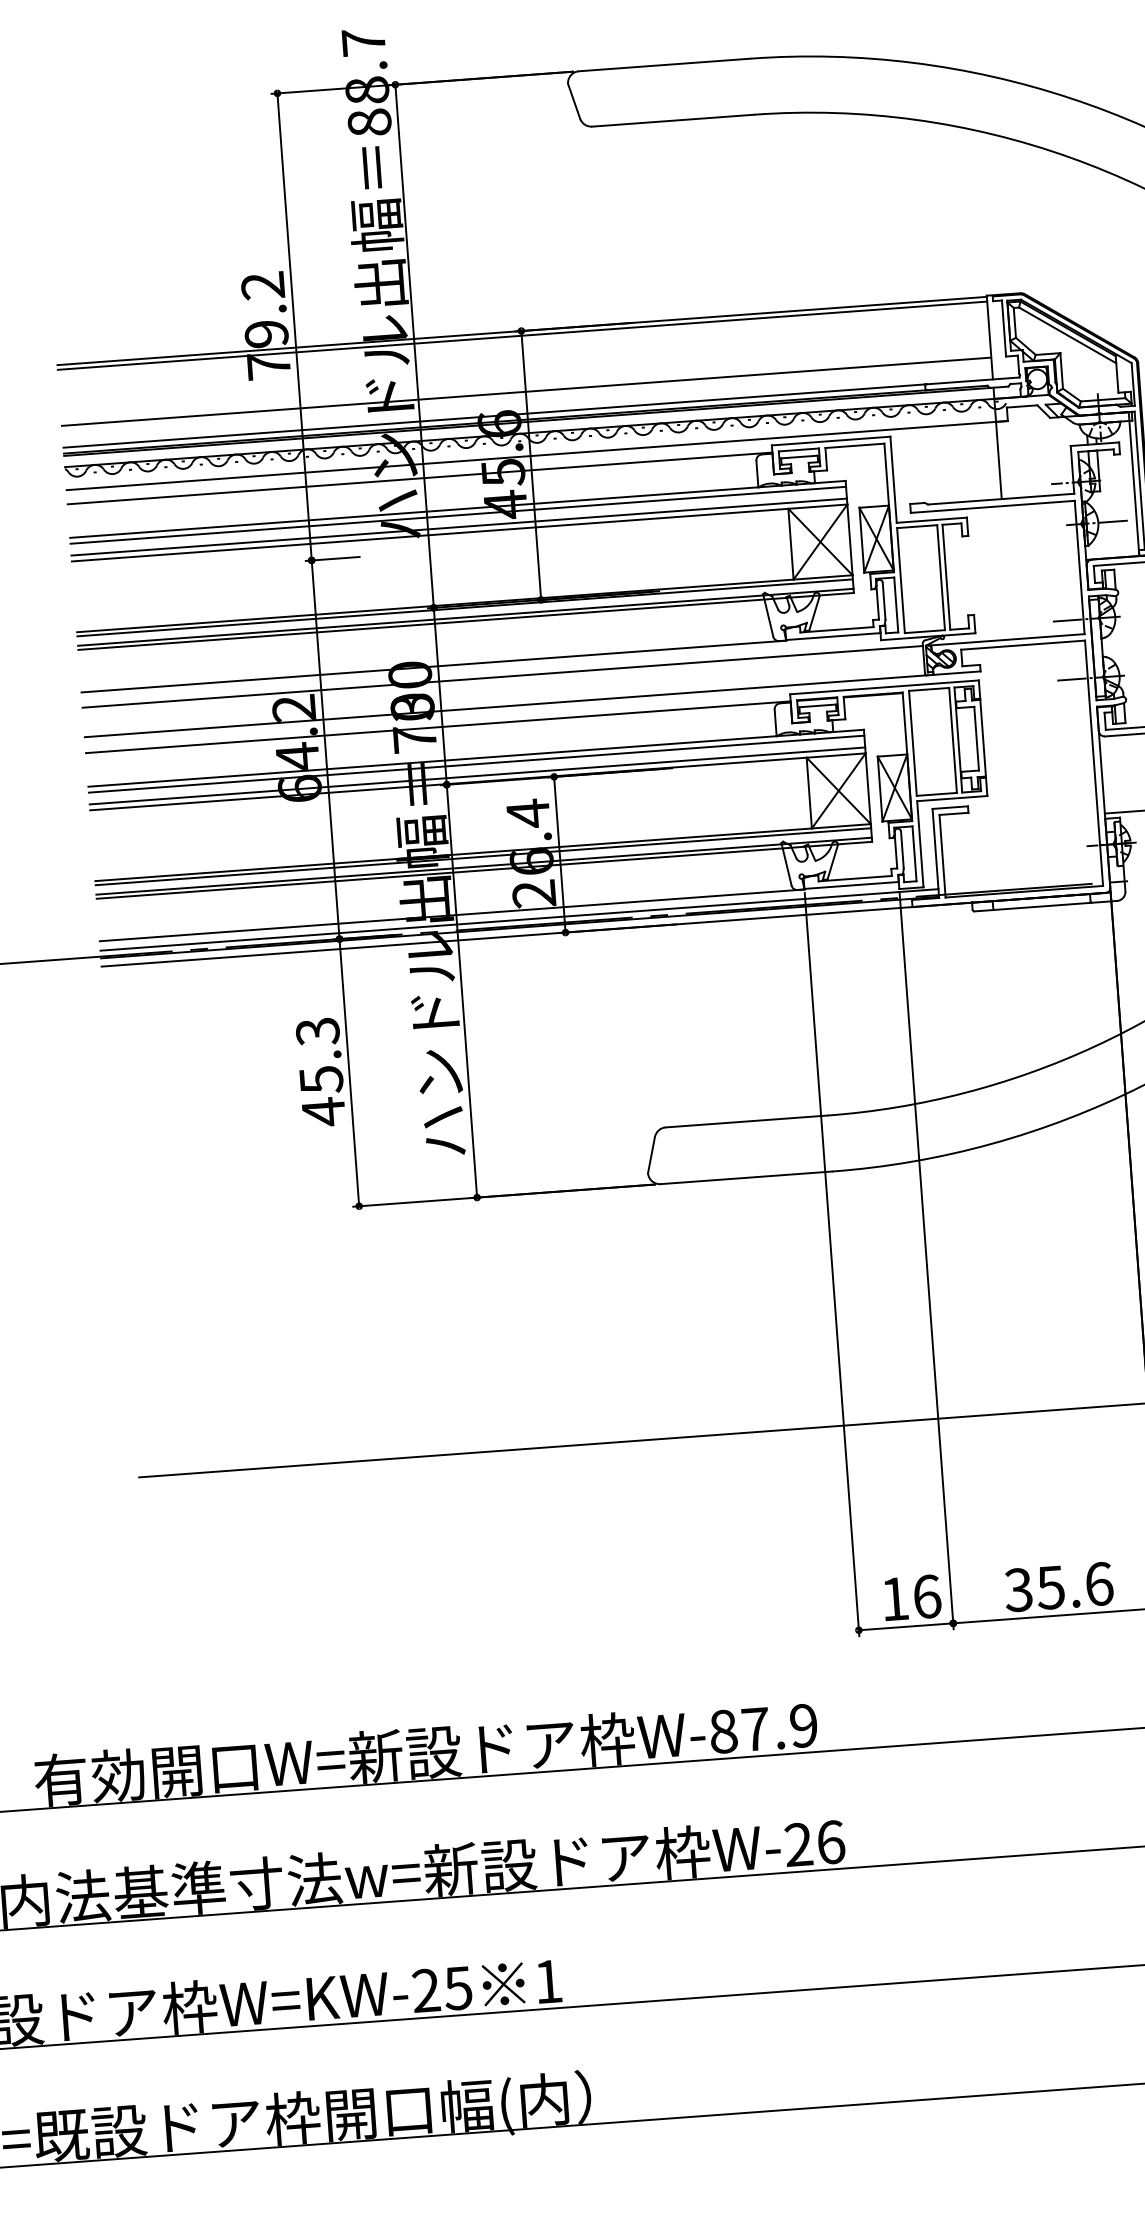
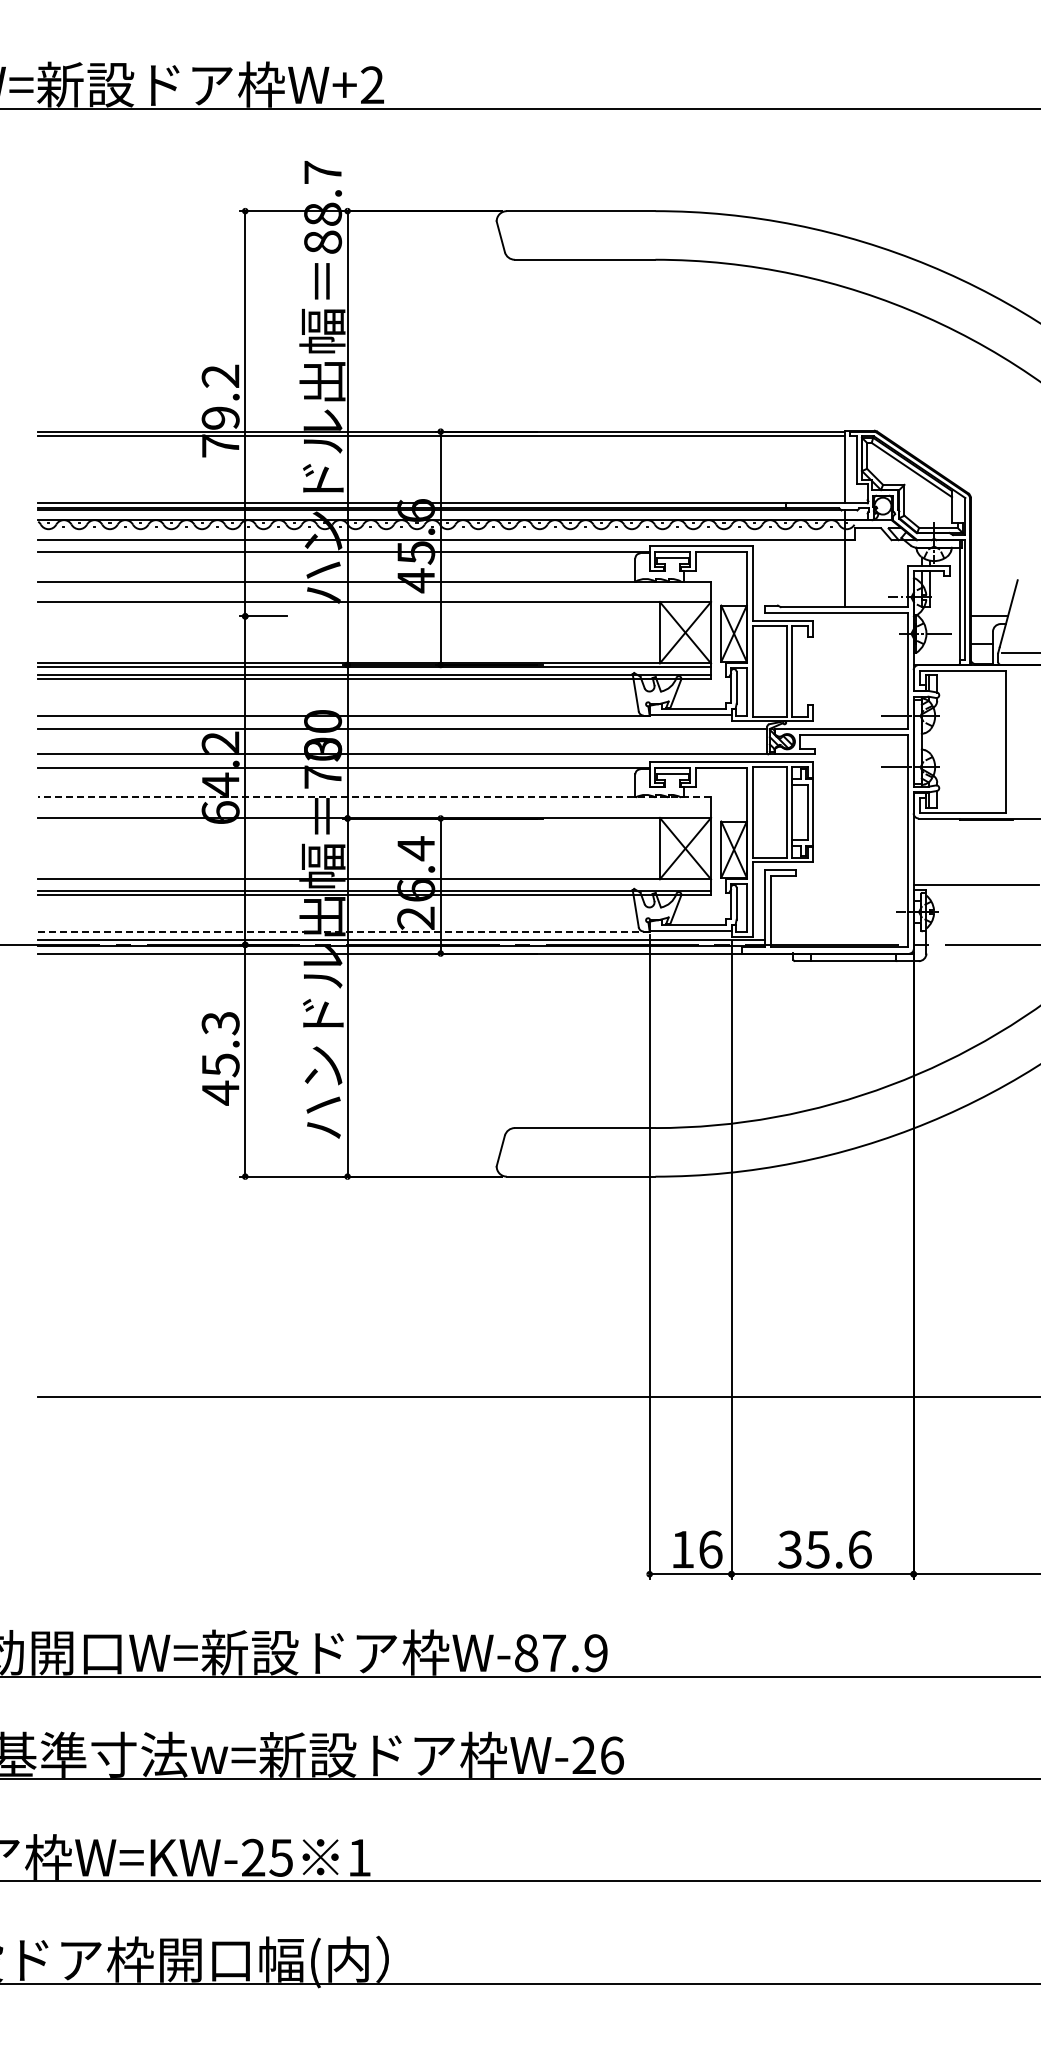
line: (526, 391) -> (441, 484), removed
line: (458, 515) -> (374, 586), removed
line: (458, 526) -> (374, 596), removed
line: (476, 758) -> (374, 797), solid -> dashed
line: (476, 764) -> (374, 802), removed
line: (477, 775) -> (374, 812), removed
line: (483, 856) -> (374, 882), removed
line: (451, 915) -> (343, 931), solid -> dashed

